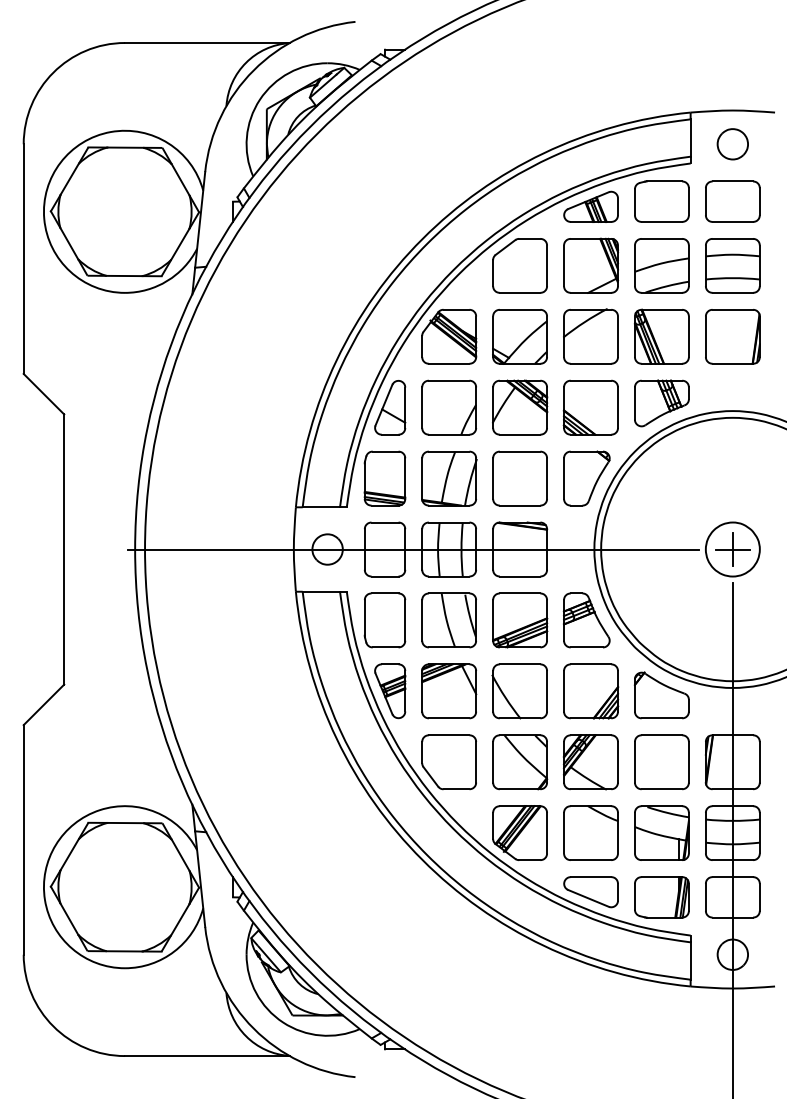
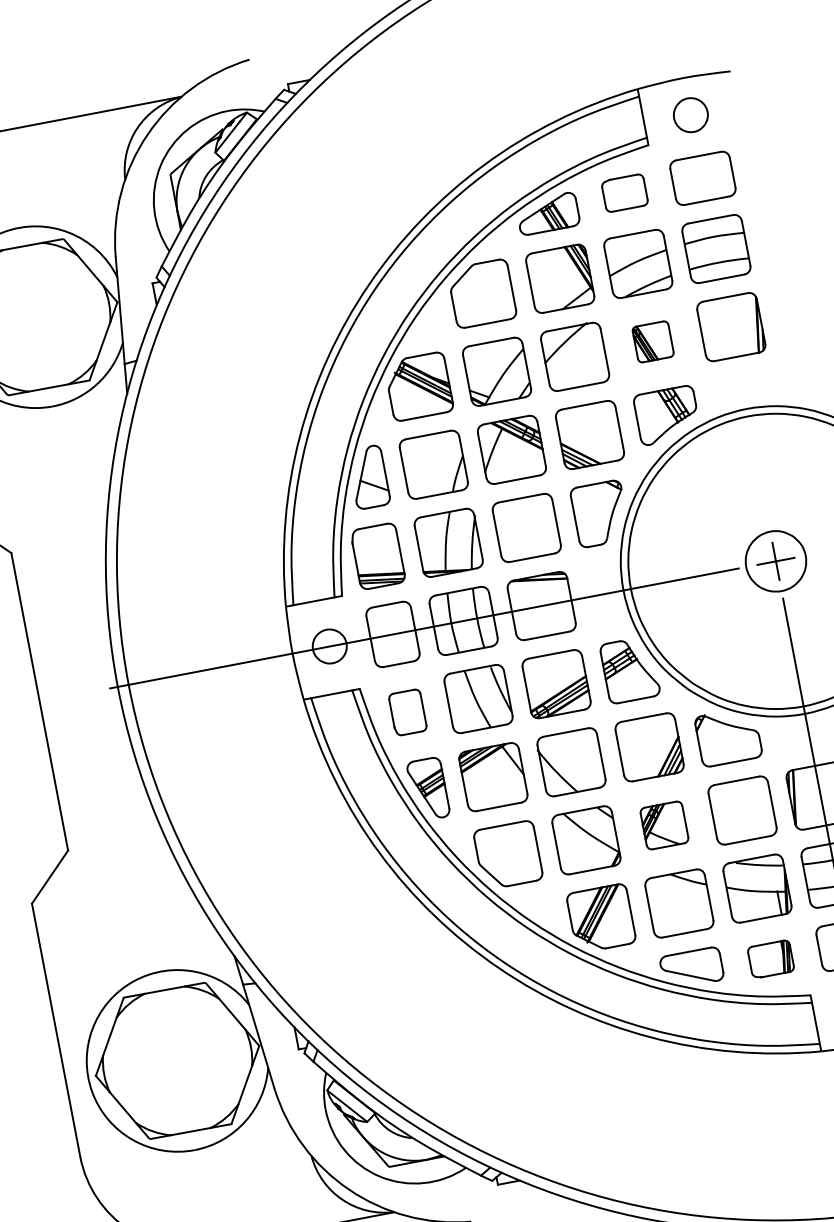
part: (661, 201) -> (624, 193), size x0.7
part: (661, 336) -> (652, 341), size x0.6
part: (384, 620) -> (407, 712), size x0.7
part: (590, 762) -> (663, 825), size x0.7
part: (661, 897) -> (770, 959), size x0.7

